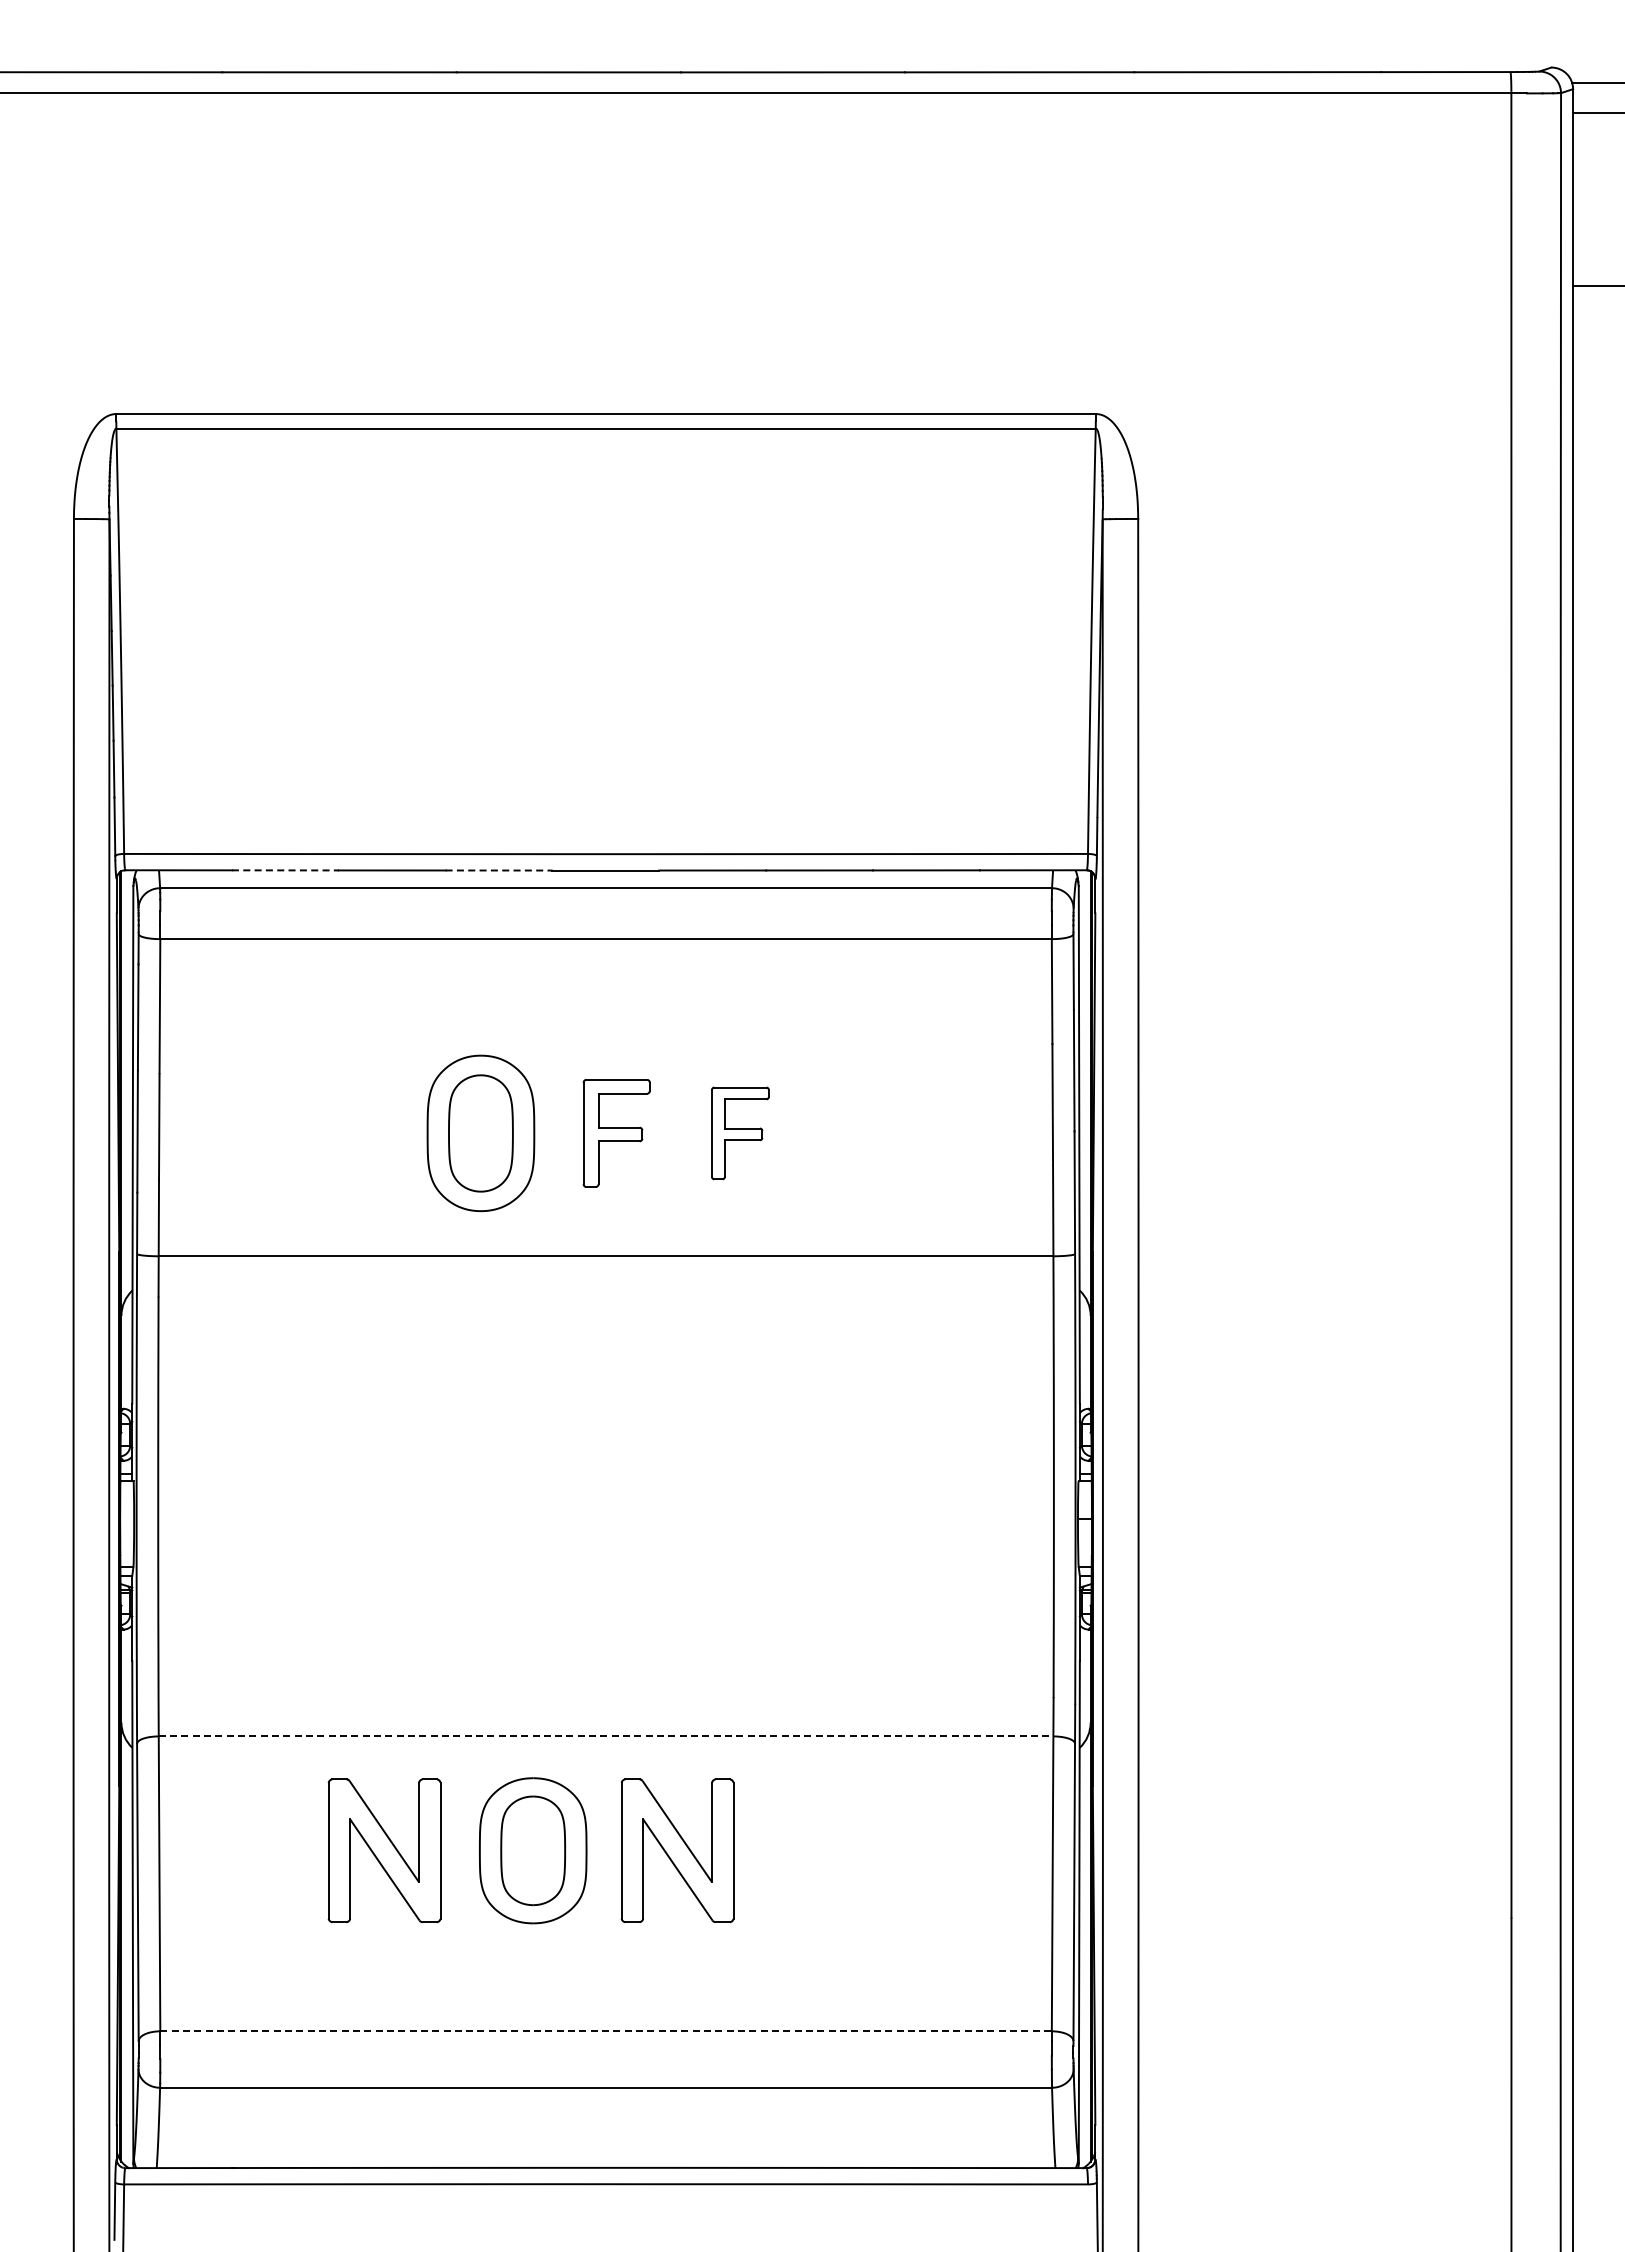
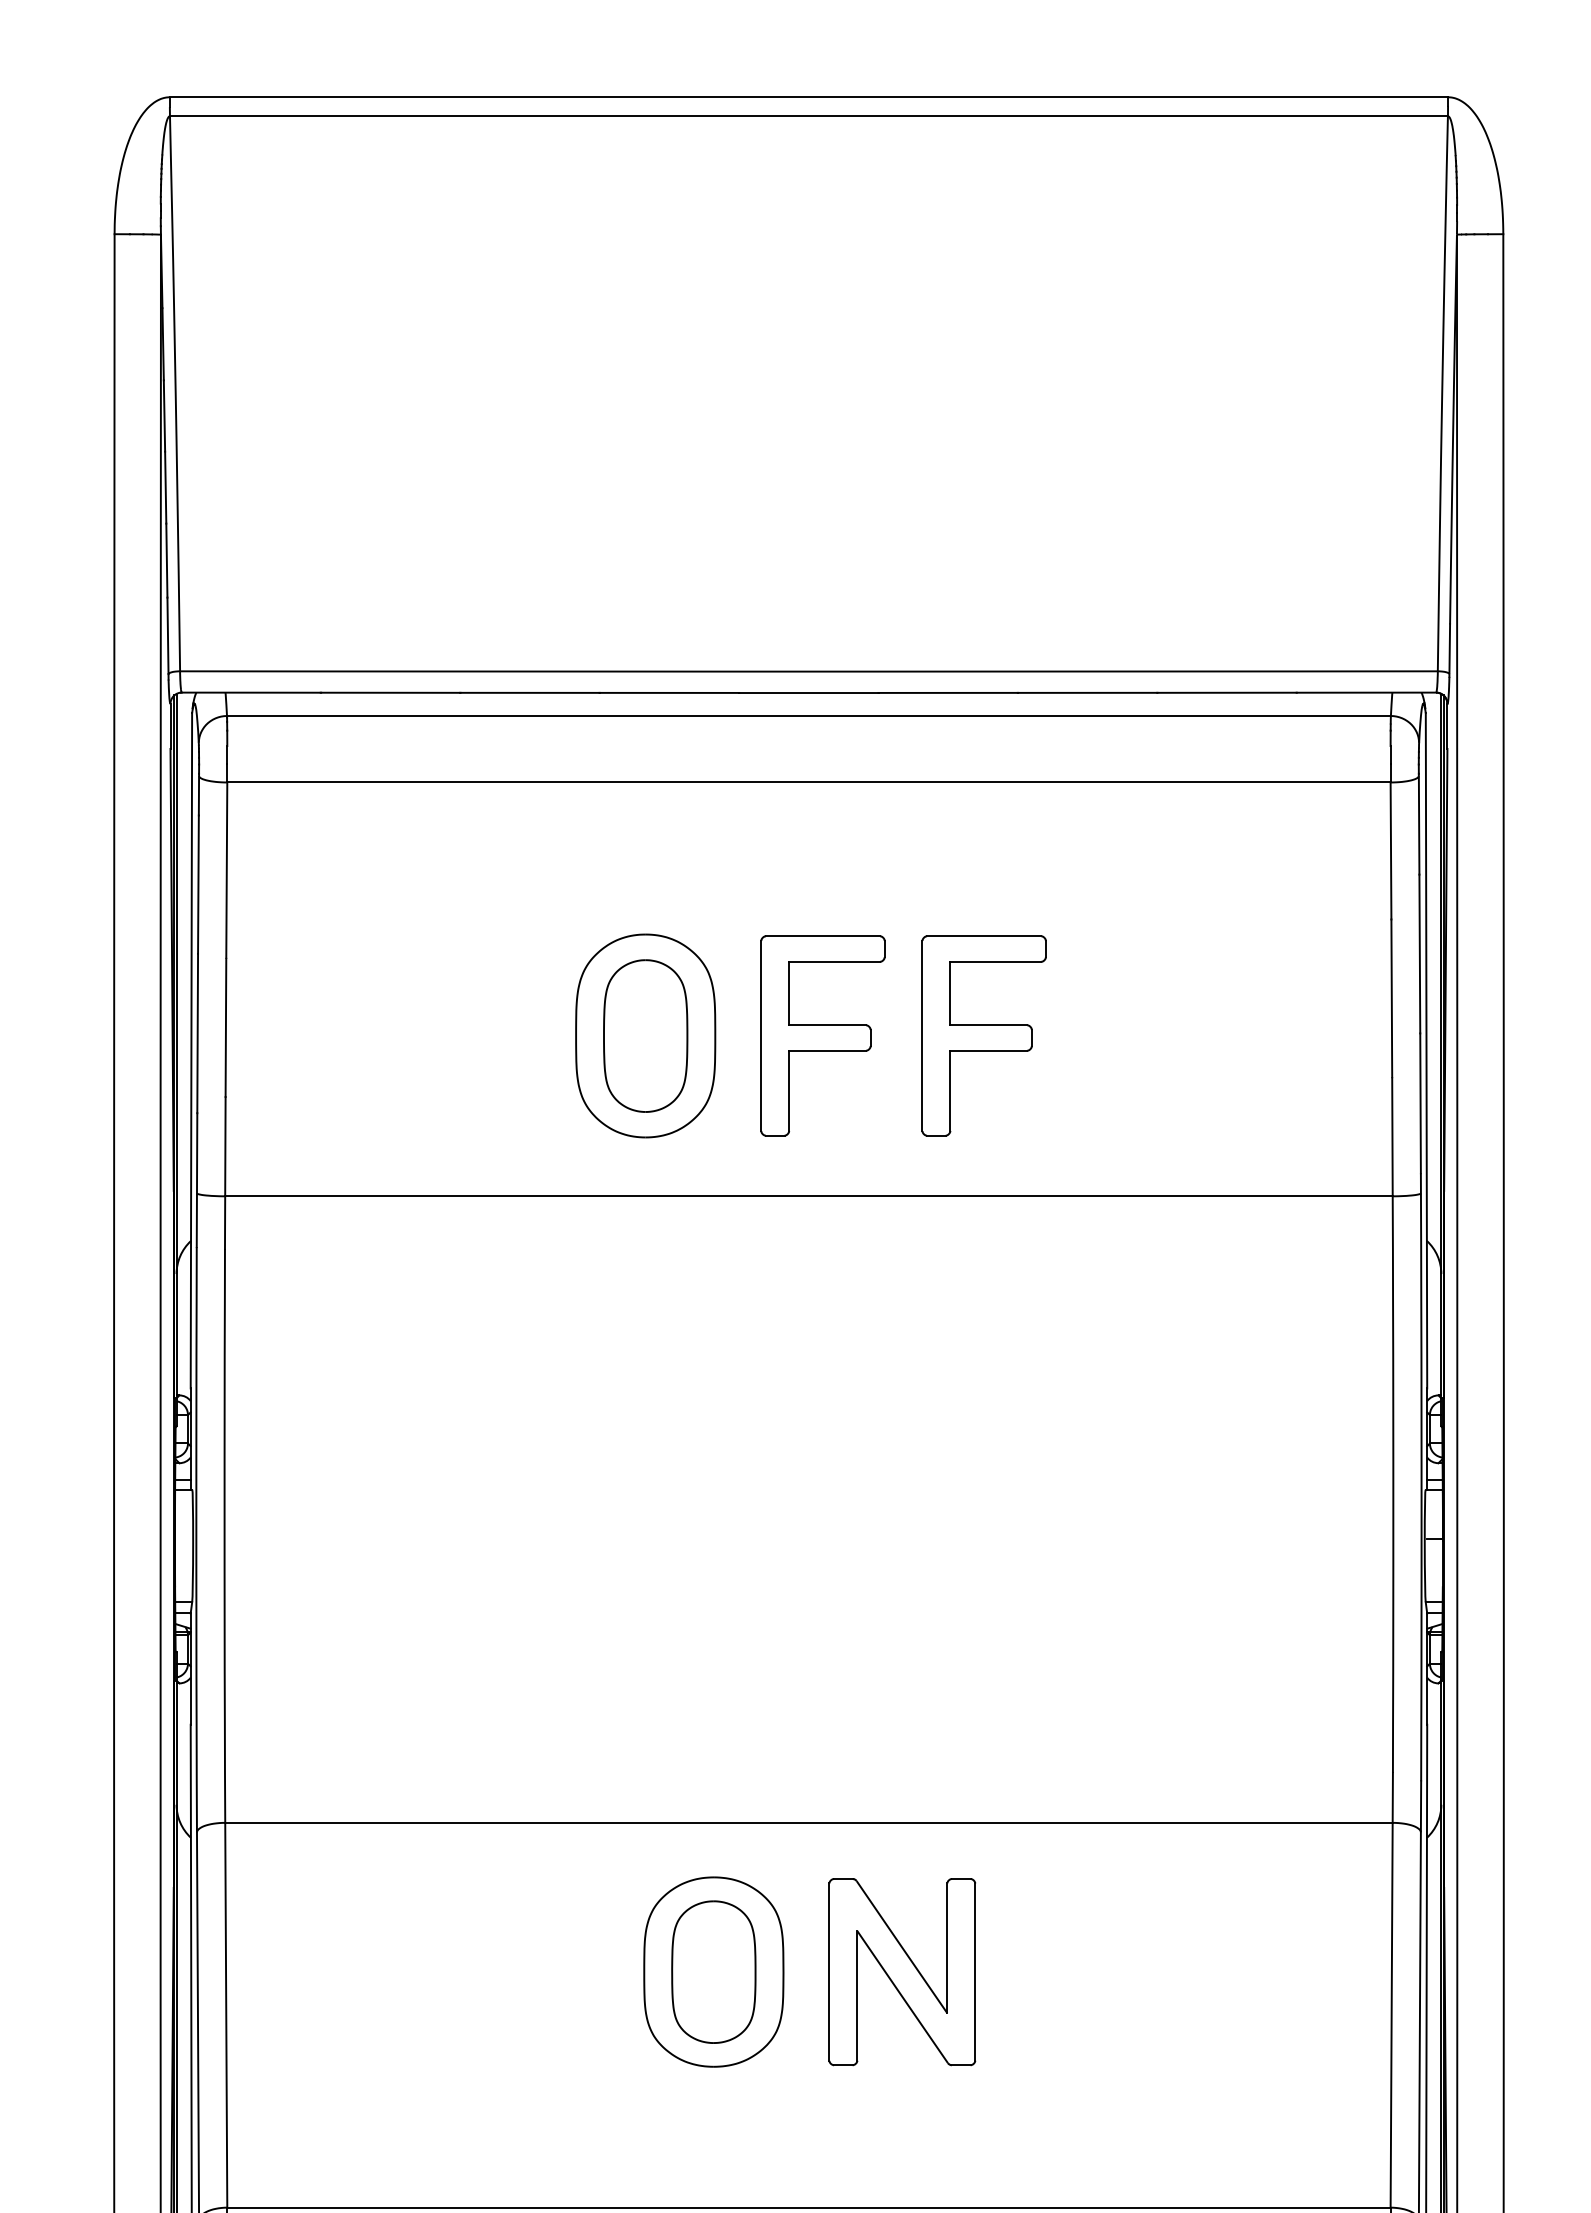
line: (285, 870) -> (390, 692), dashed -> solid
line: (499, 870) -> (669, 692), dashed -> solid
part: (616, 1133) -> (822, 1036), size x1.43
part: (740, 1133) -> (984, 1036), size x1.67
line: (606, 1736) -> (809, 1822), dashed -> solid
part: (384, 1850) -> (519, 1971), removed
line: (606, 2031) -> (809, 2207), dashed -> solid

